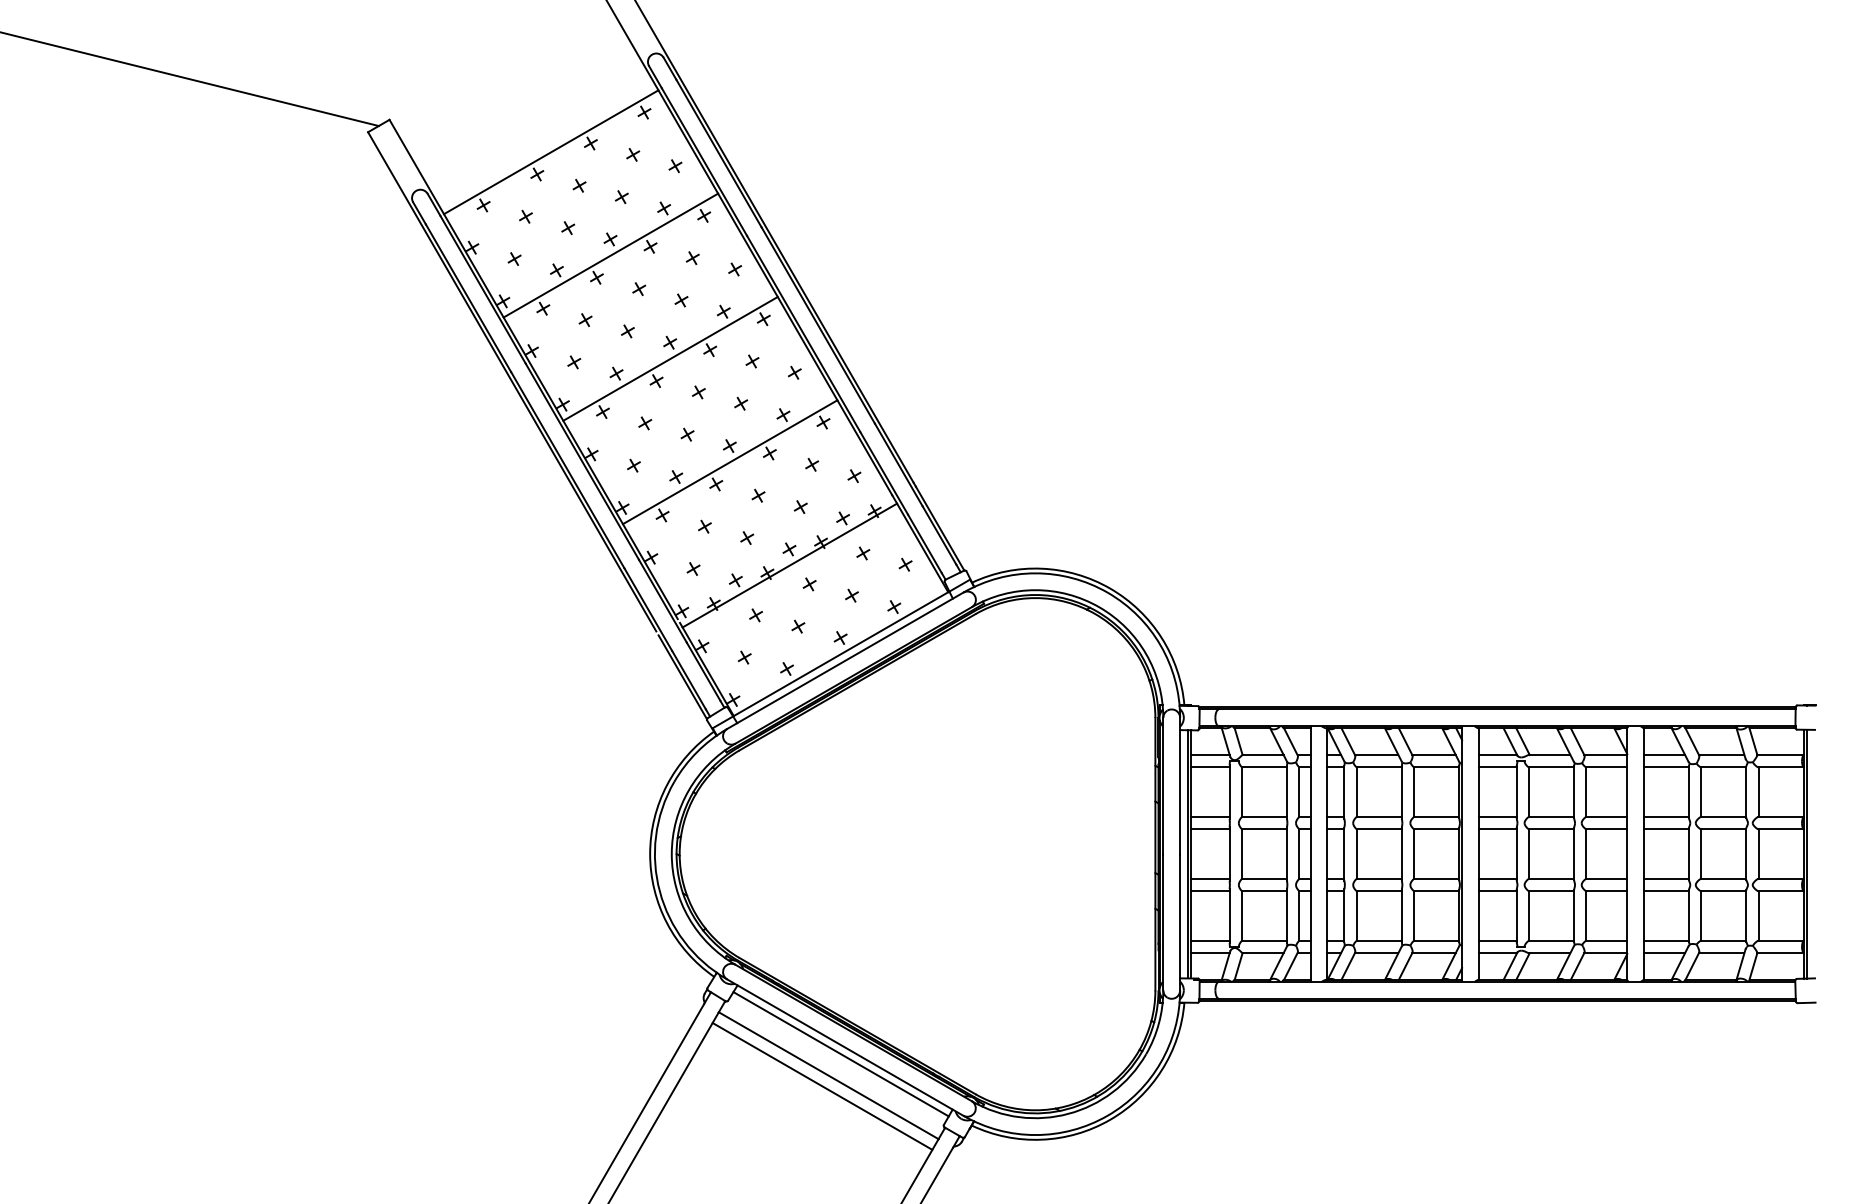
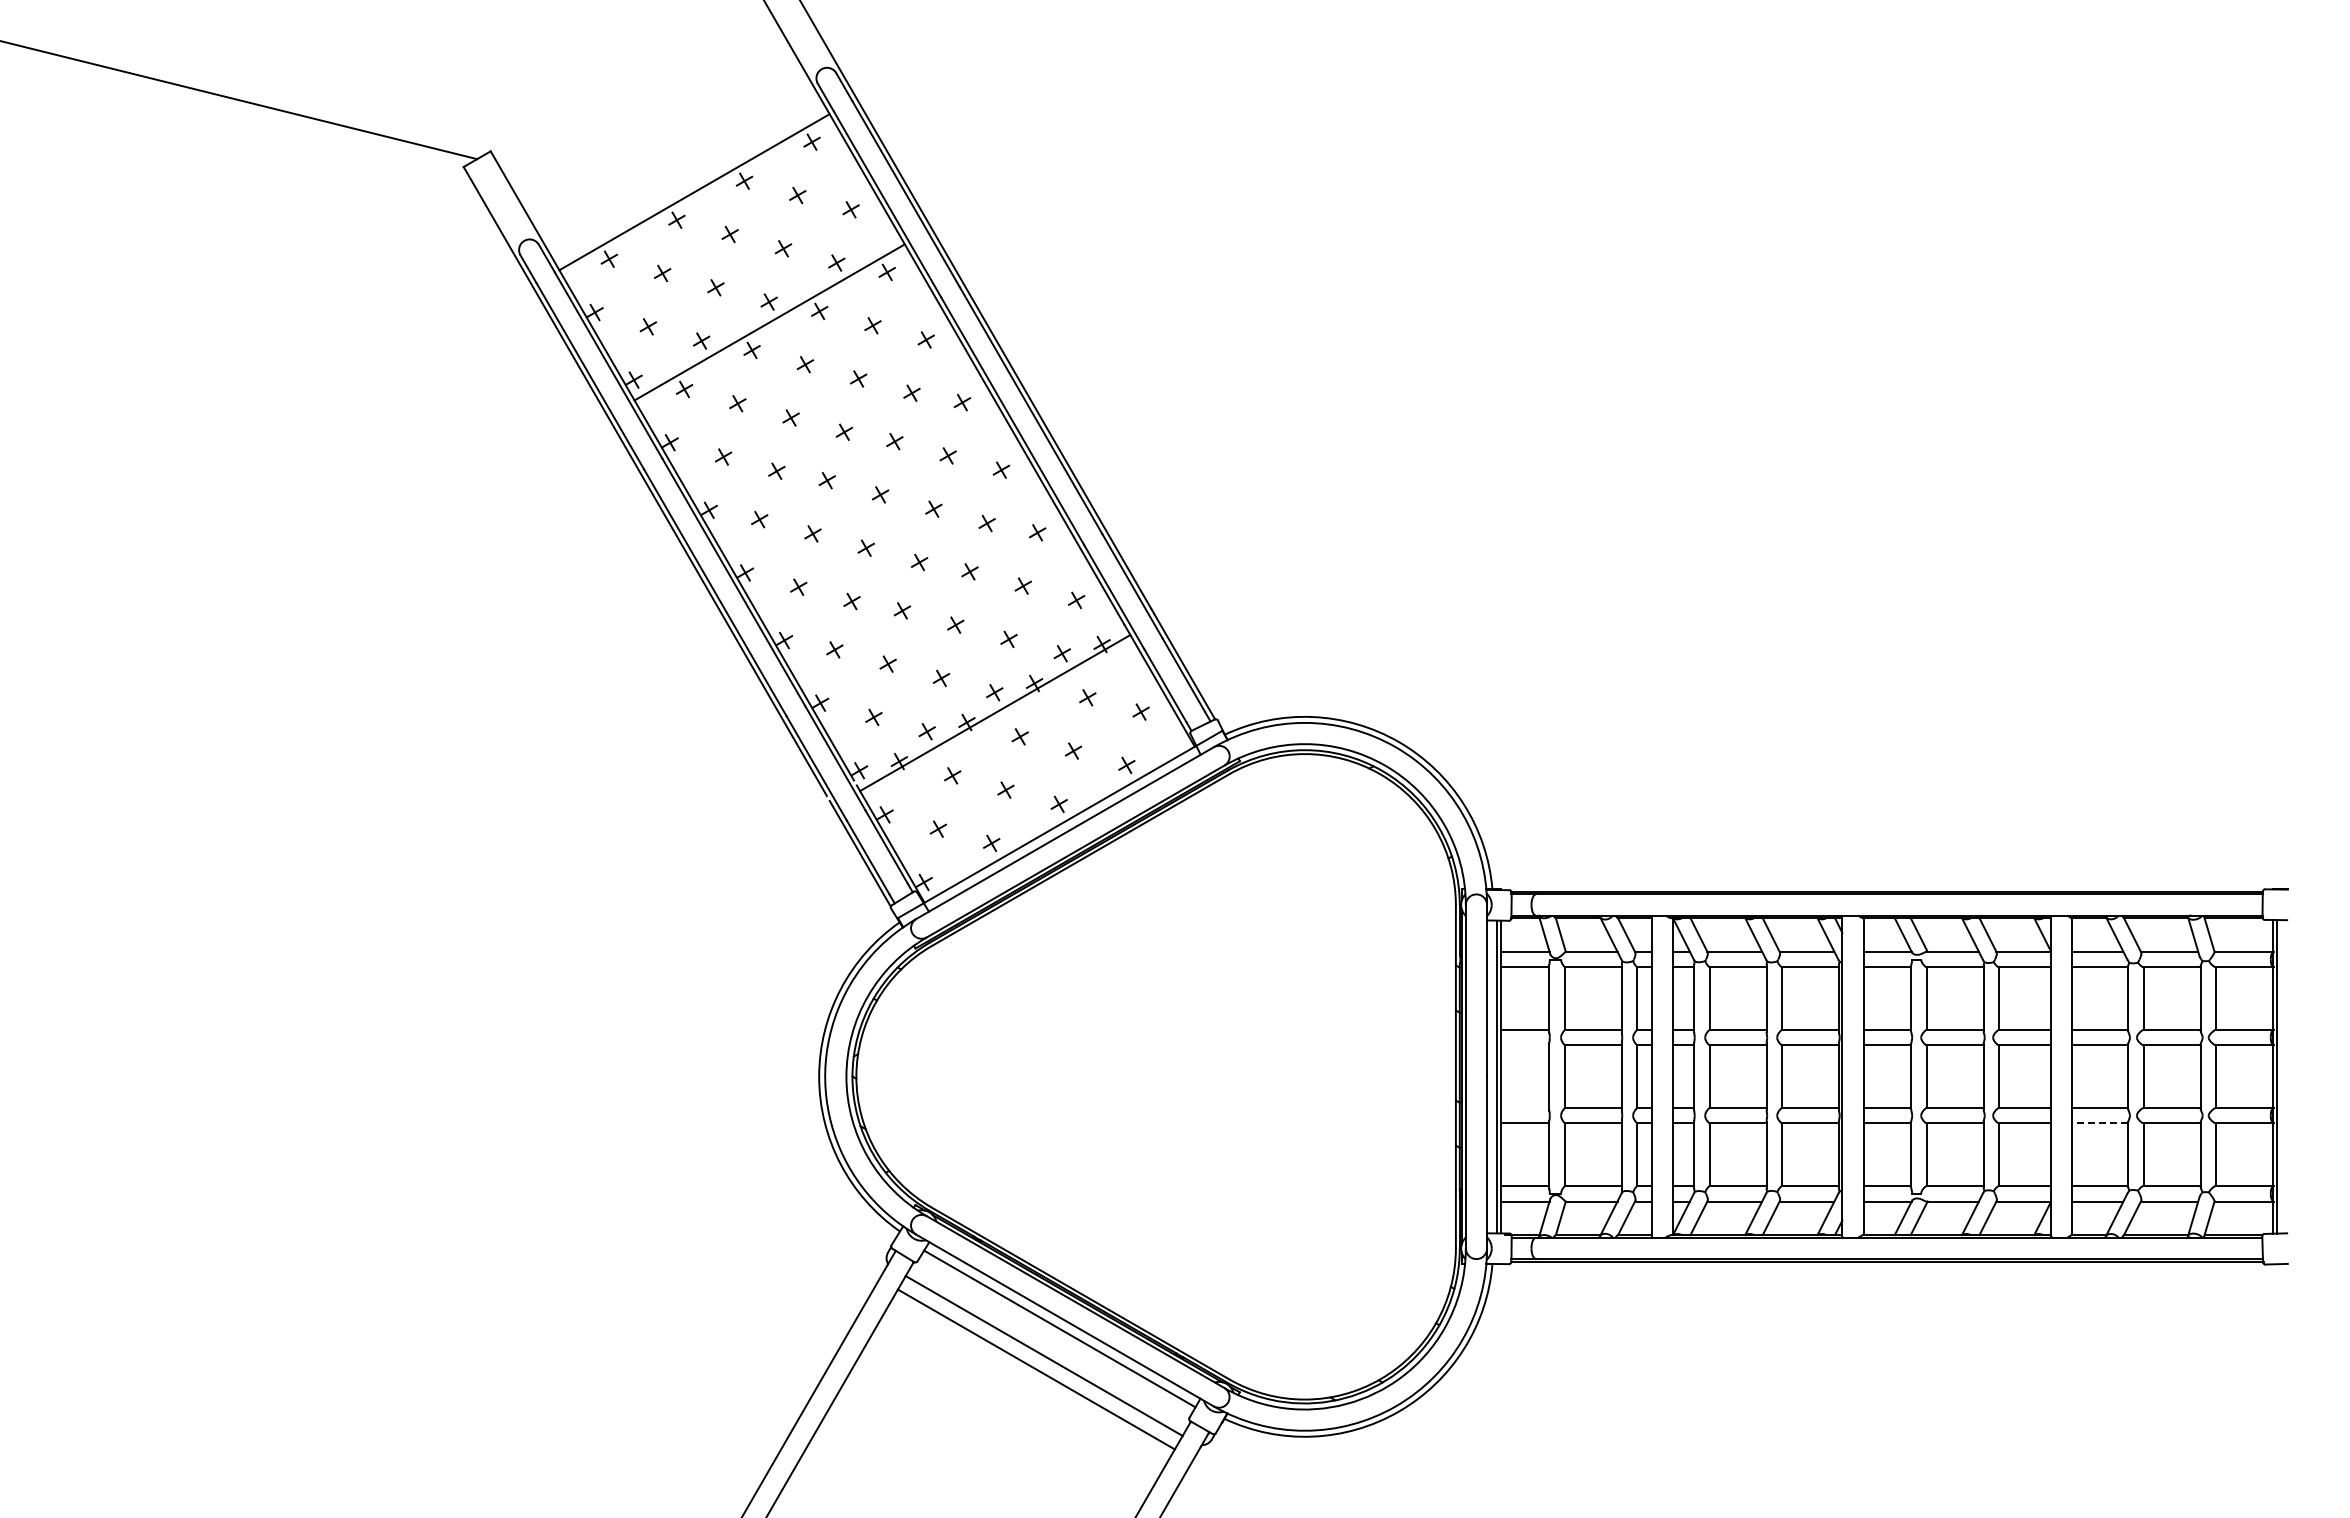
line: (670, 358) -> (844, 452), removed
line: (729, 461) -> (919, 582), removed
line: (1209, 829) -> (1524, 1045), removed
line: (1209, 878) -> (1524, 1107), removed
line: (1666, 891) -> (2099, 1123), solid -> dashed

